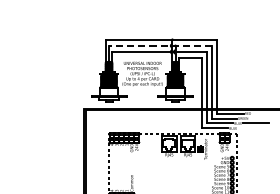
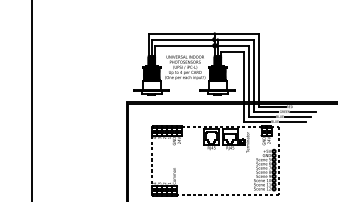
line: (160, 45) -> (202, 39), dashed -> solid
line: (261, 118) -> (303, 111), added
line: (251, 128) -> (293, 121), added

